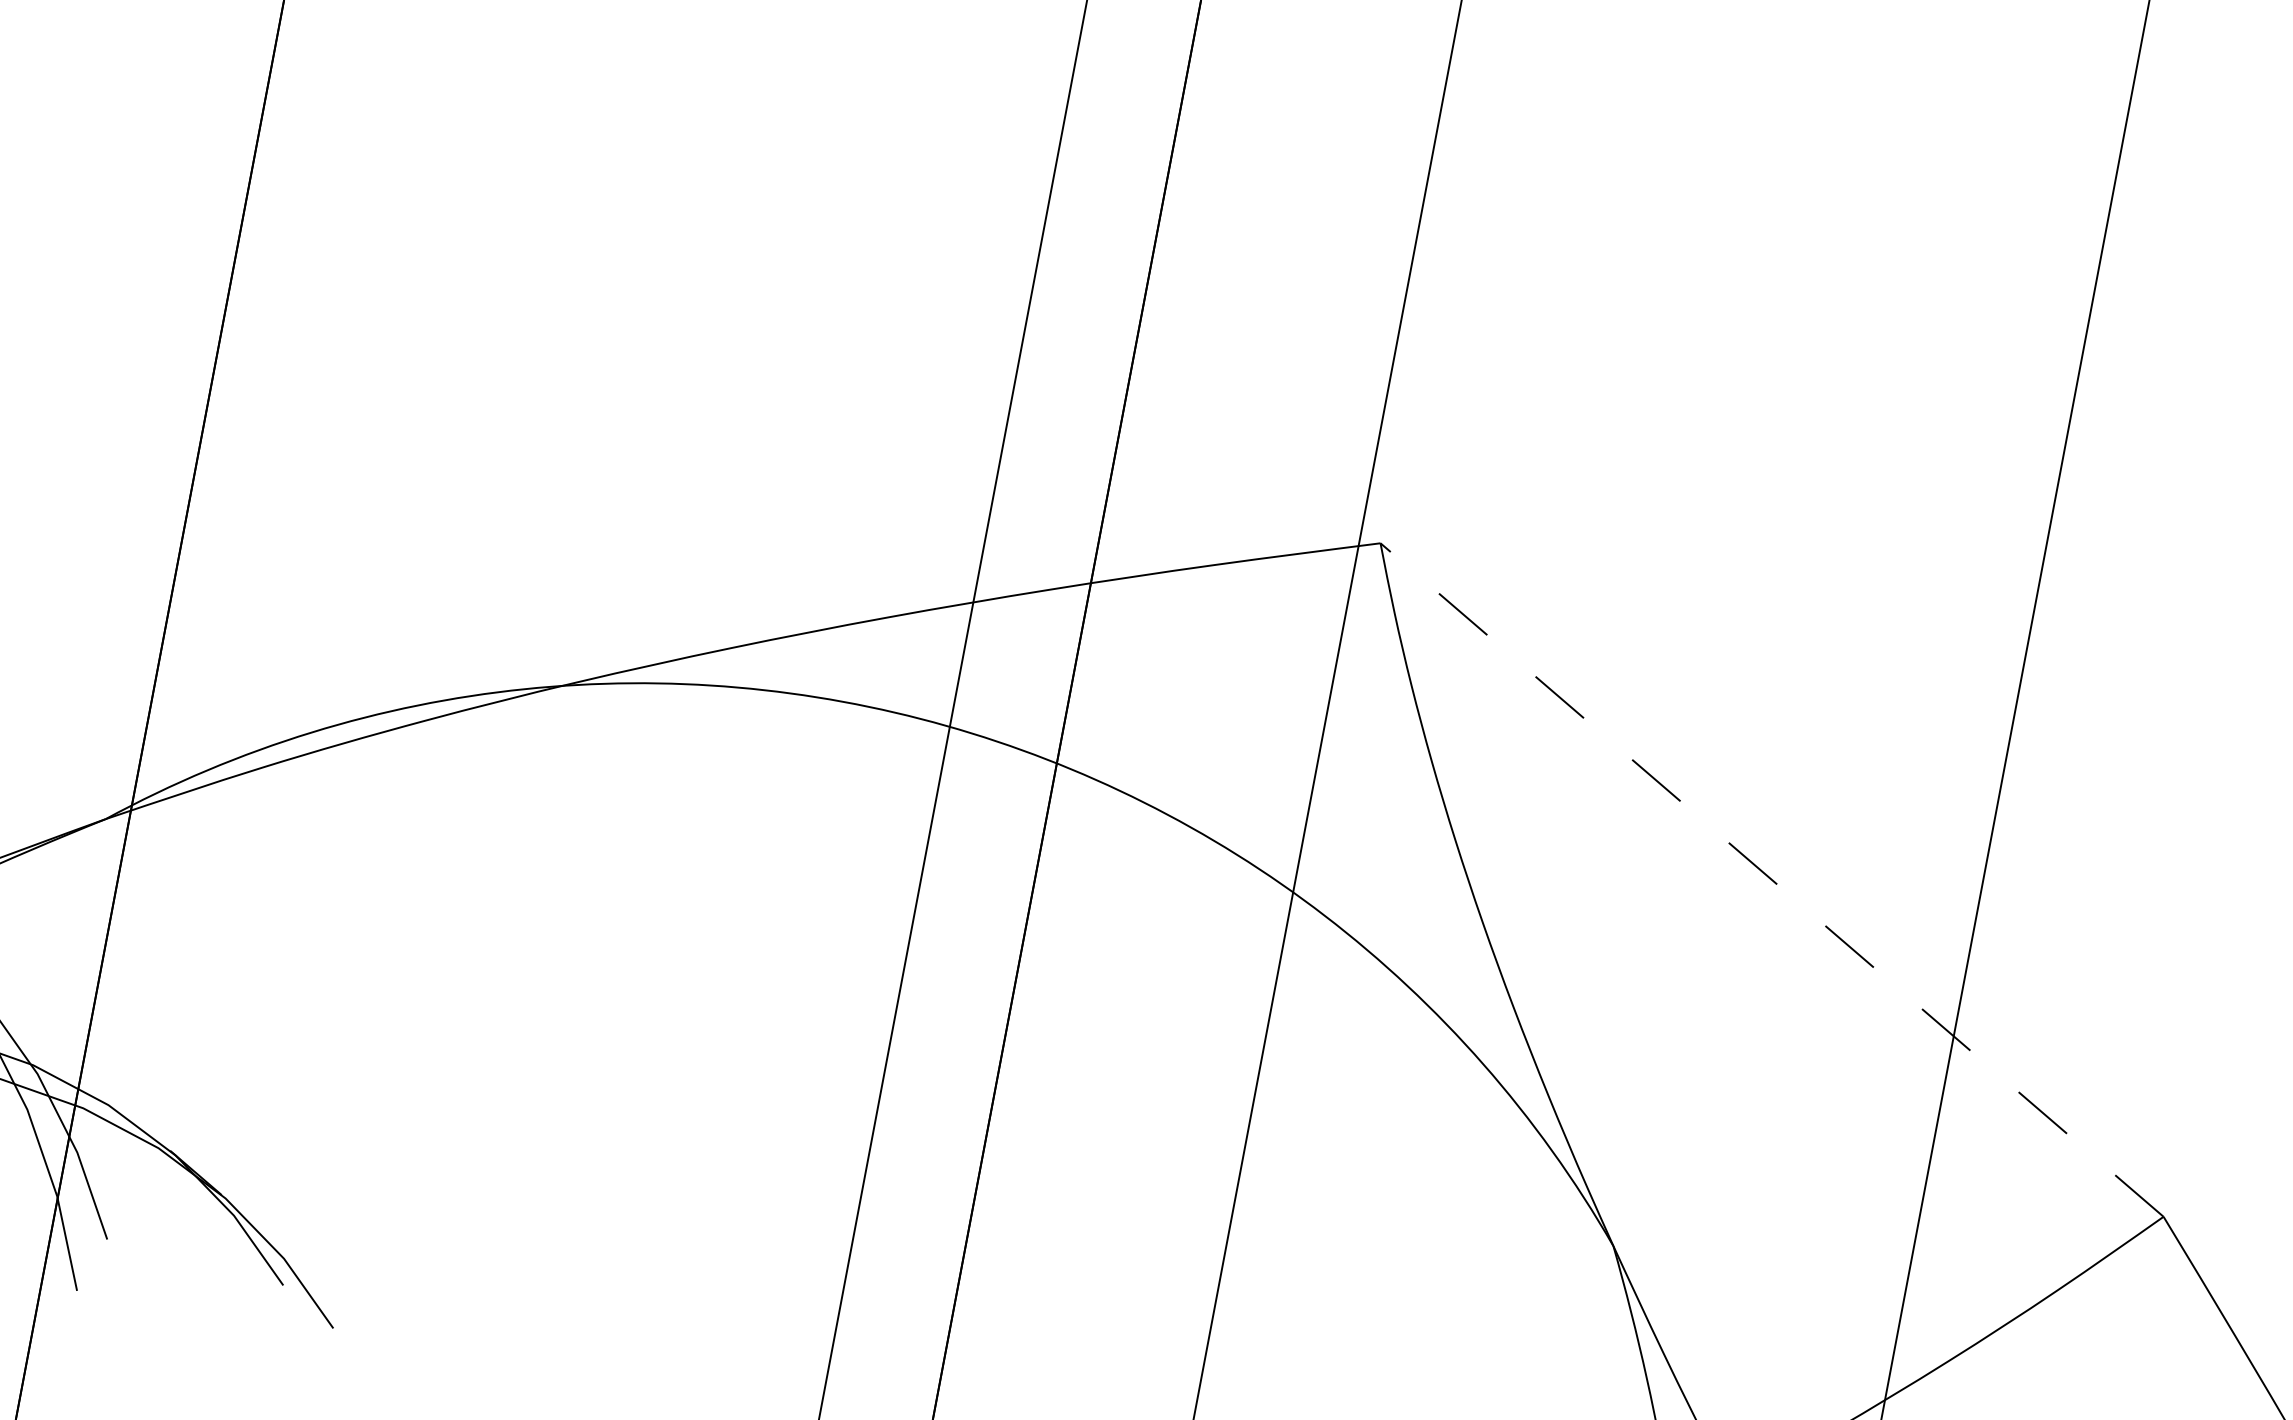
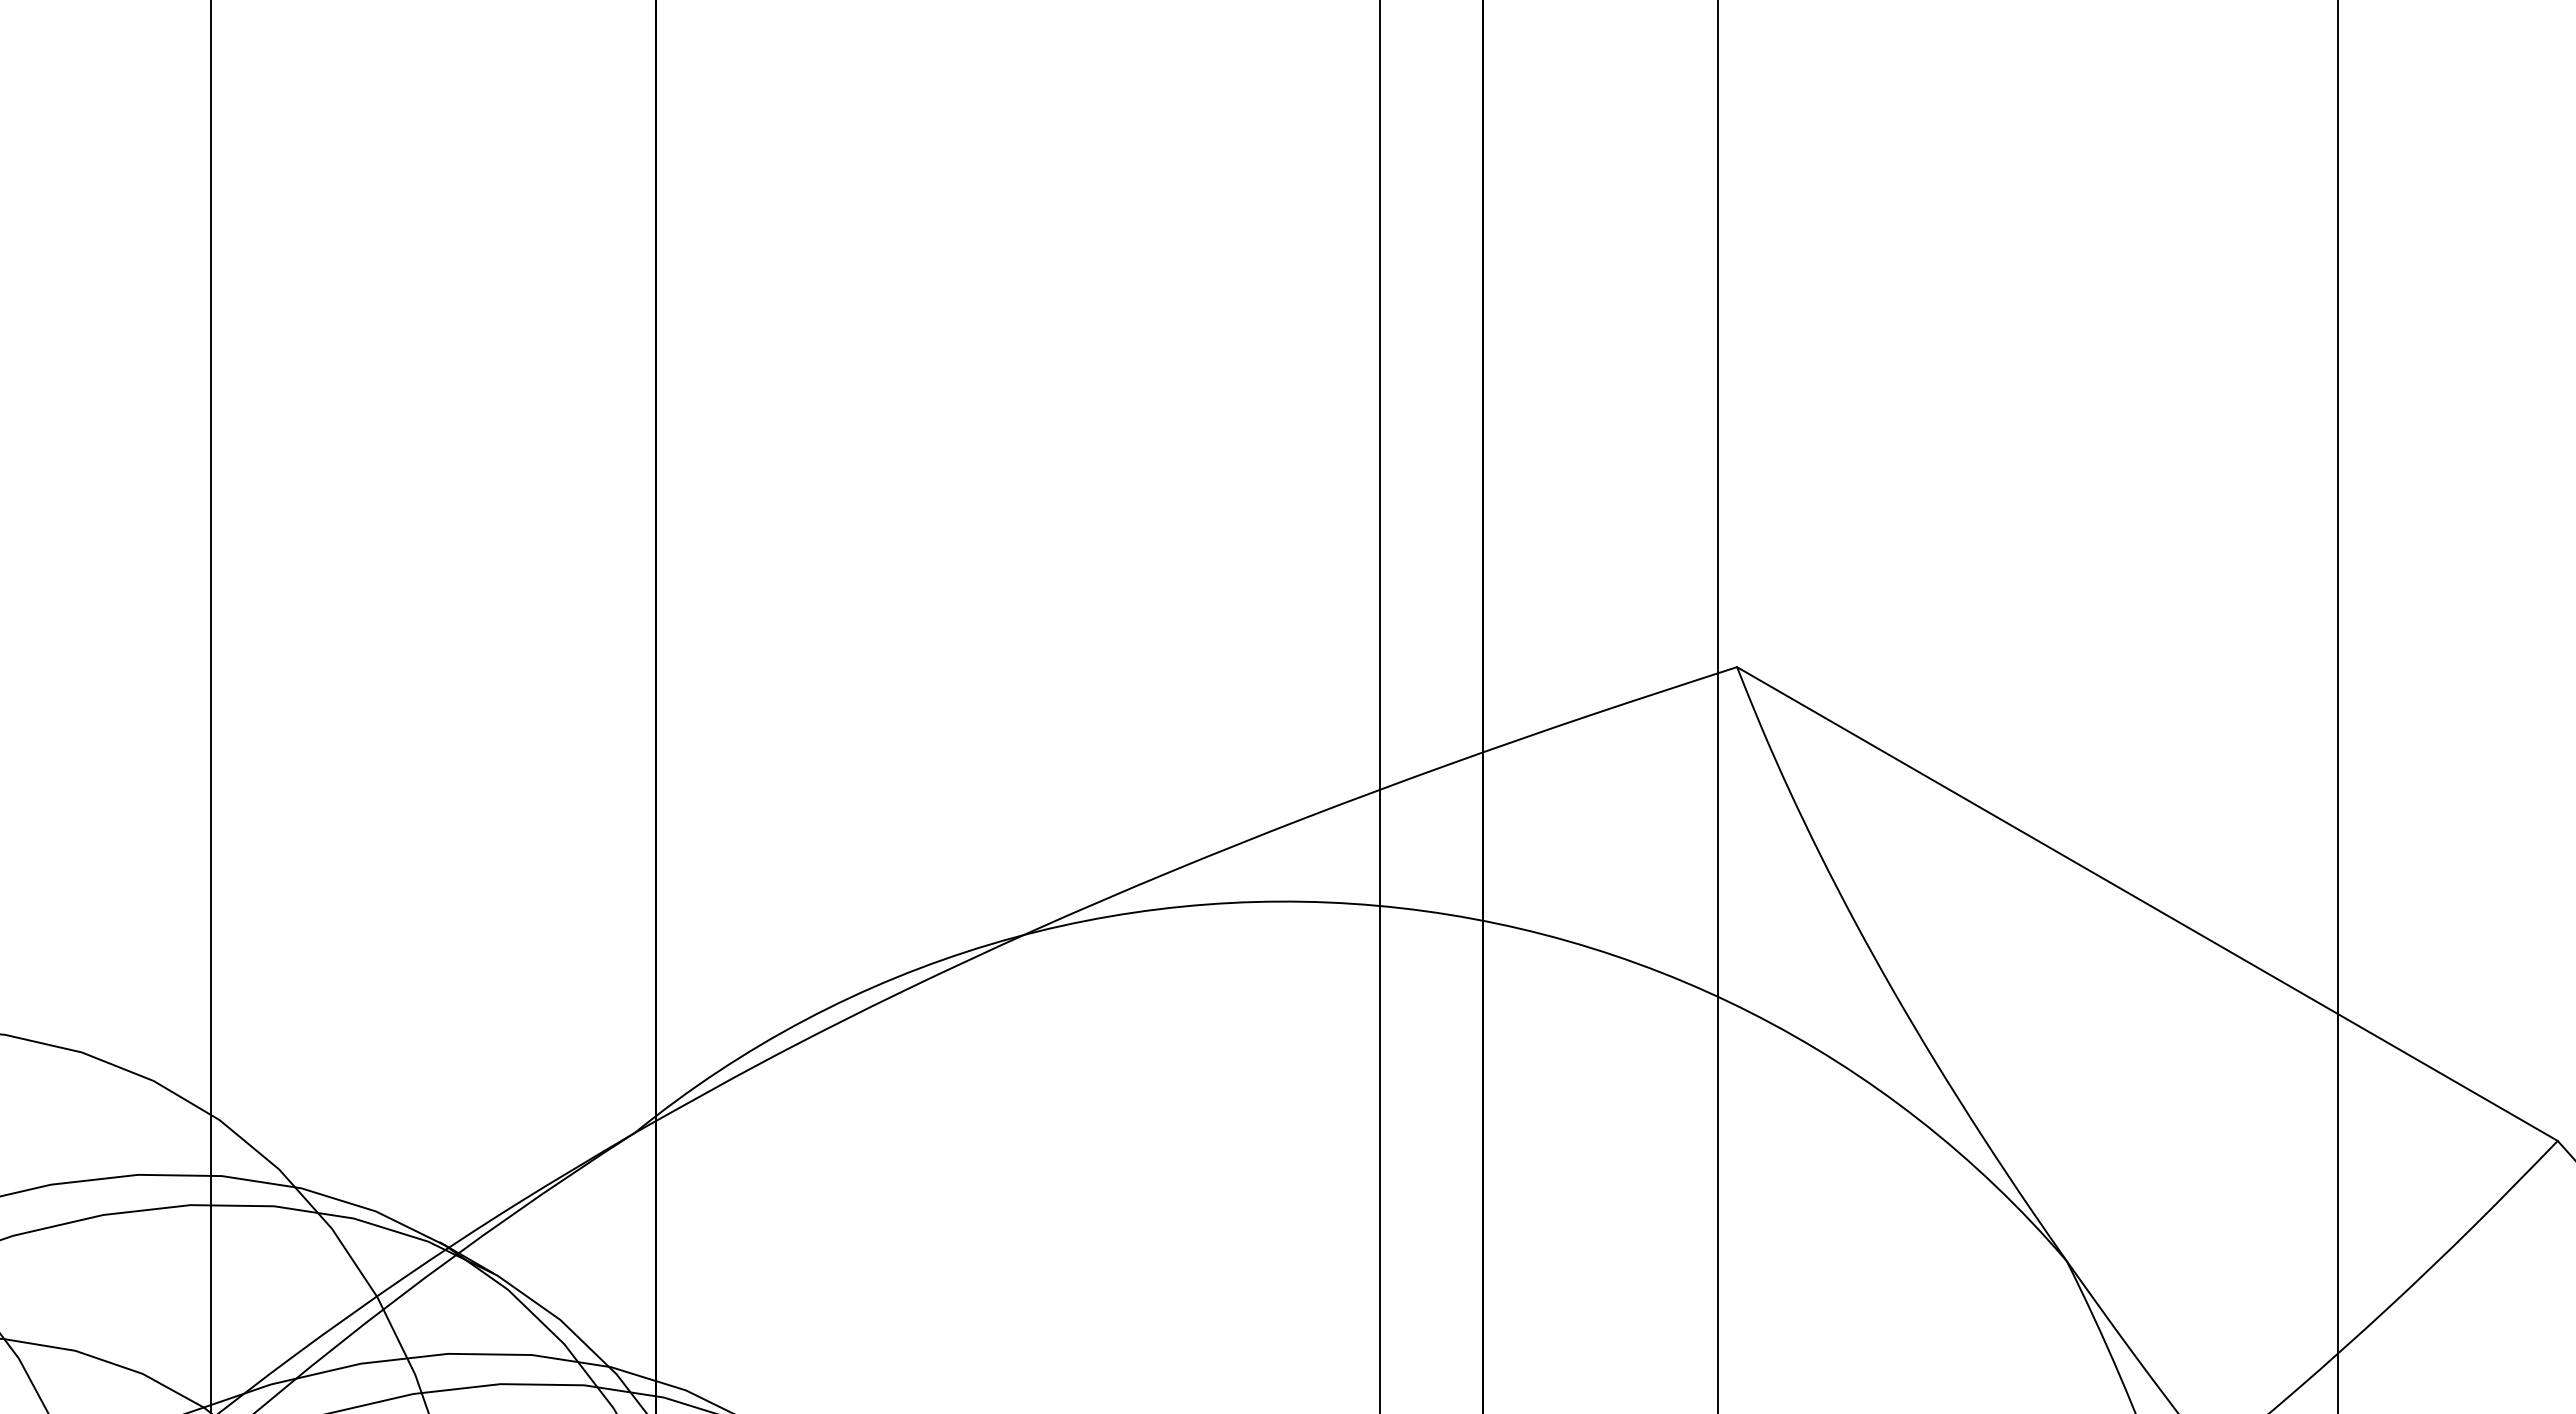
line: (1772, 880) -> (2147, 904), dashed -> solid

